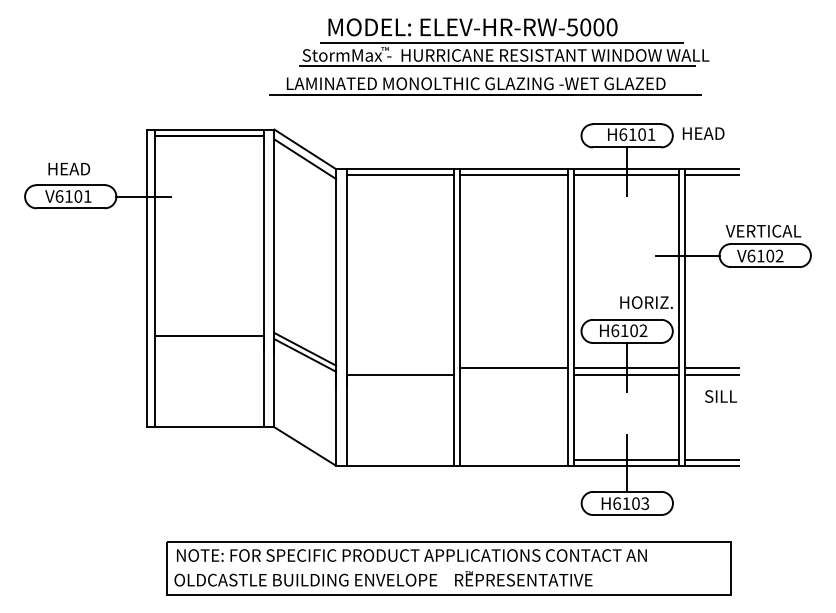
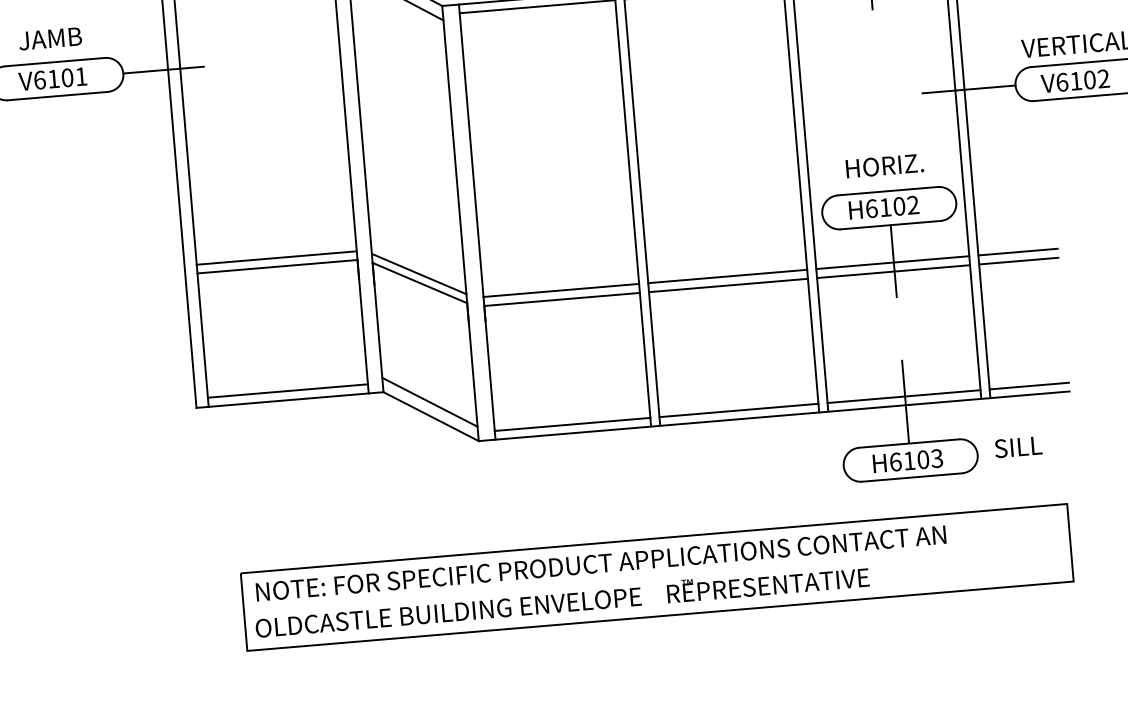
text: (68, 168) -> (49, 37), HEAD -> JAMB
text: (646, 302) -> (884, 165), moved
line: (209, 330) -> (276, 258), added
line: (400, 368) -> (561, 290), added
line: (513, 374) -> (727, 285), added
text: (720, 396) -> (1017, 447), moved
line: (209, 421) -> (287, 391), added
line: (305, 436) -> (430, 401), added
line: (400, 459) -> (572, 423), added
line: (513, 459) -> (738, 410), added

